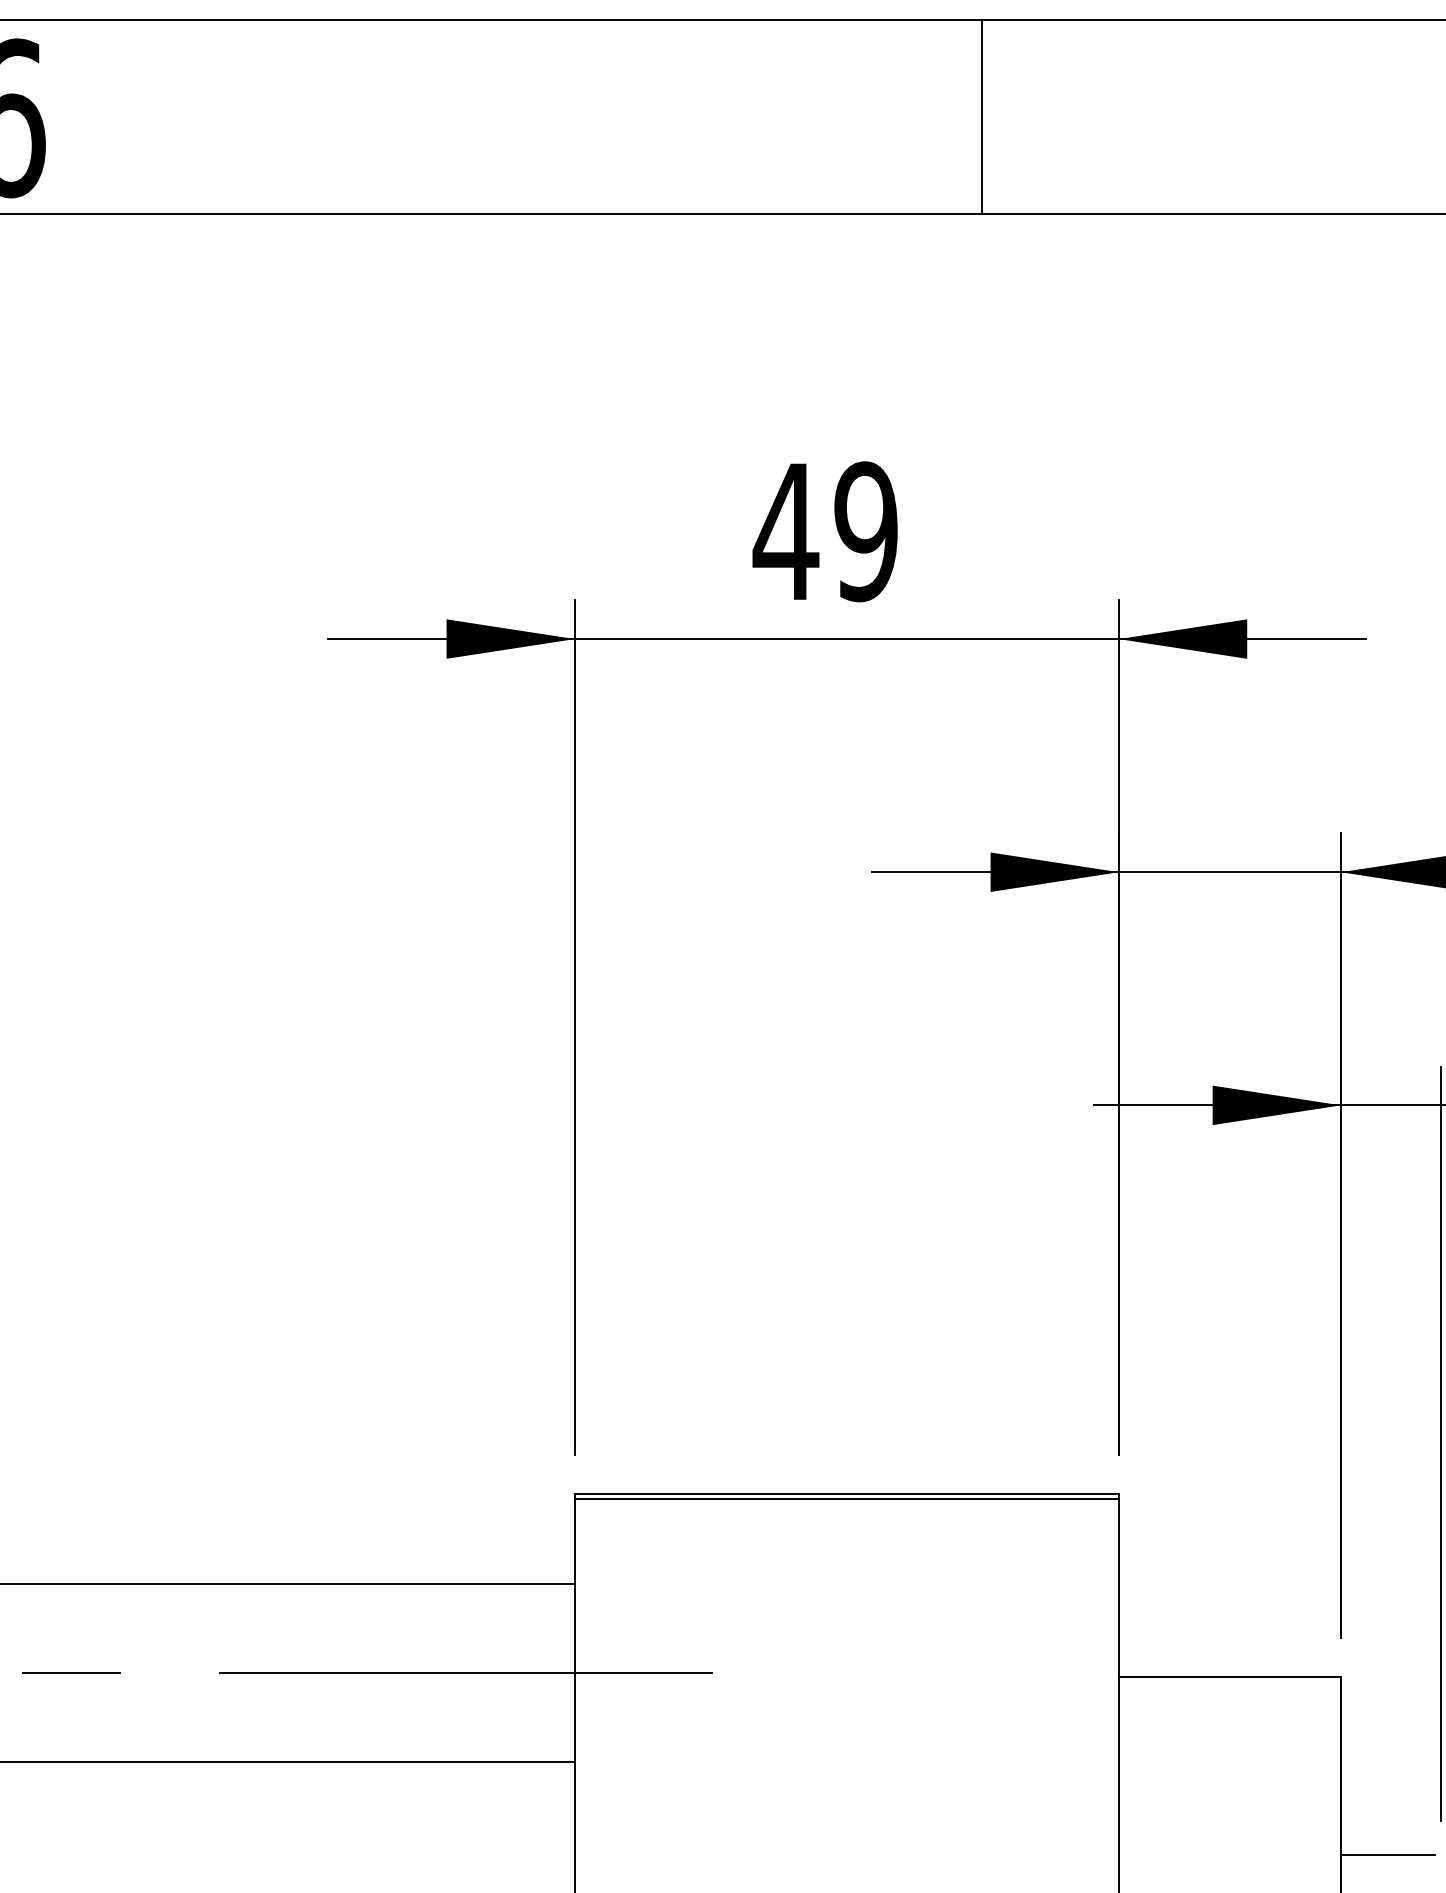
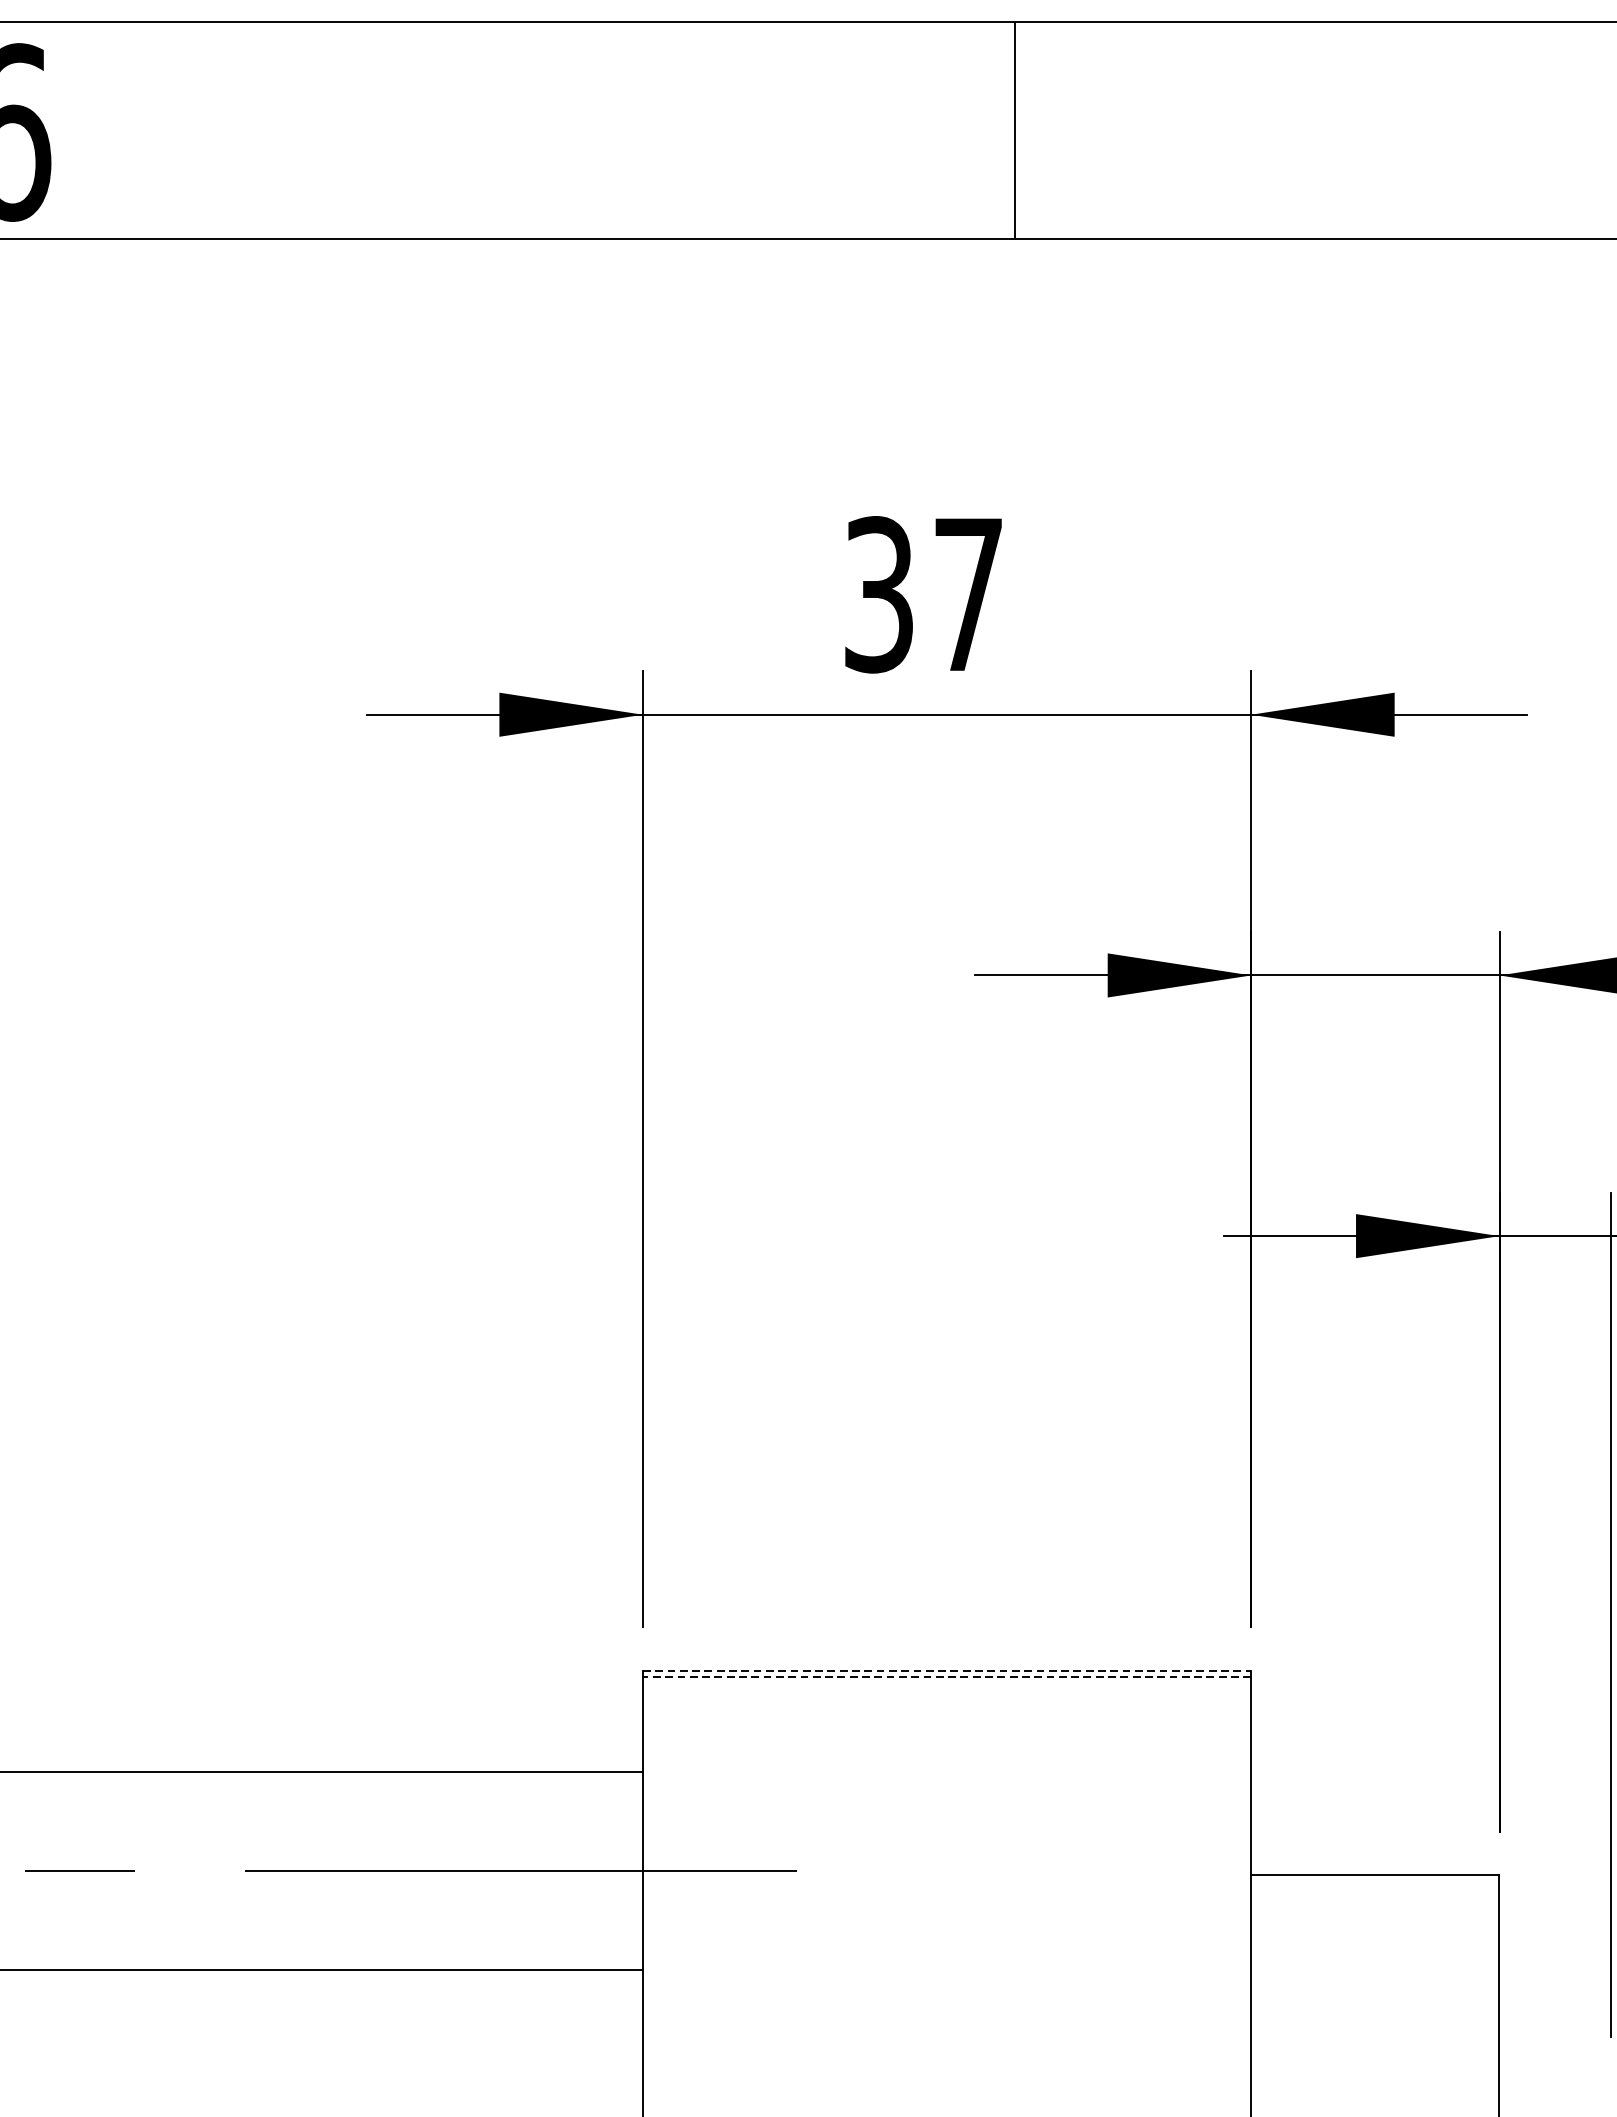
line: (982, 116) -> (1014, 130), moved
text: (824, 531) -> (921, 594), 49 -> 37
line: (846, 1493) -> (946, 1670), solid -> dashed
line: (846, 1499) -> (946, 1676), solid -> dashed
line: (1387, 1854) -> (1551, 2073), removed

